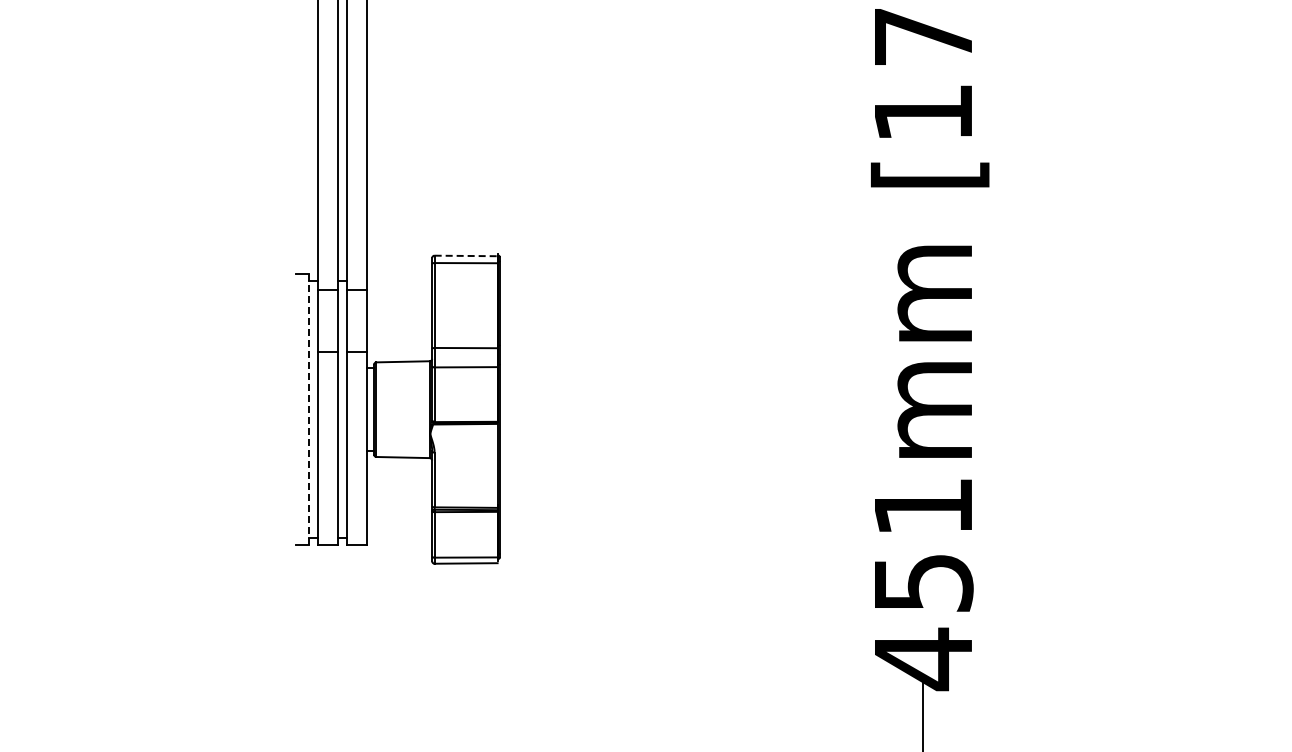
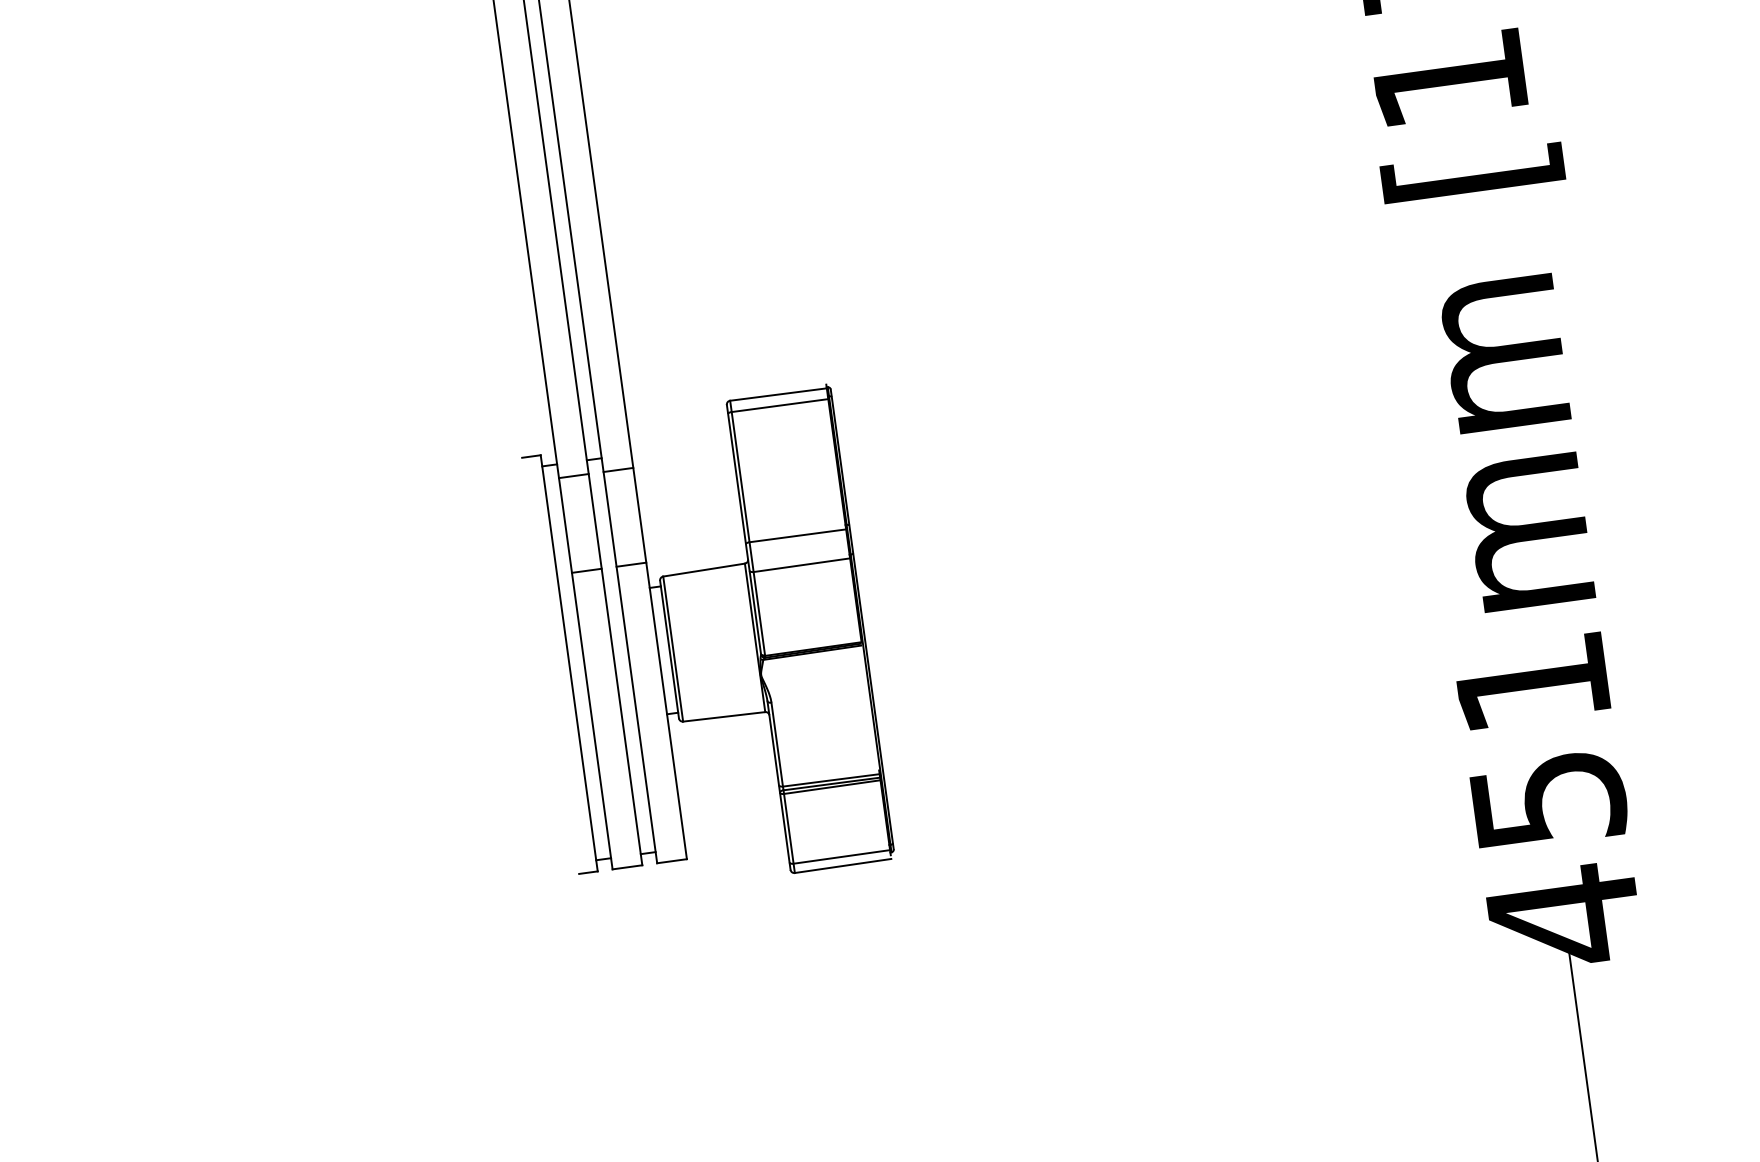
line: (466, 255) -> (778, 393), dashed -> solid
line: (308, 409) -> (569, 663), dashed -> solid

